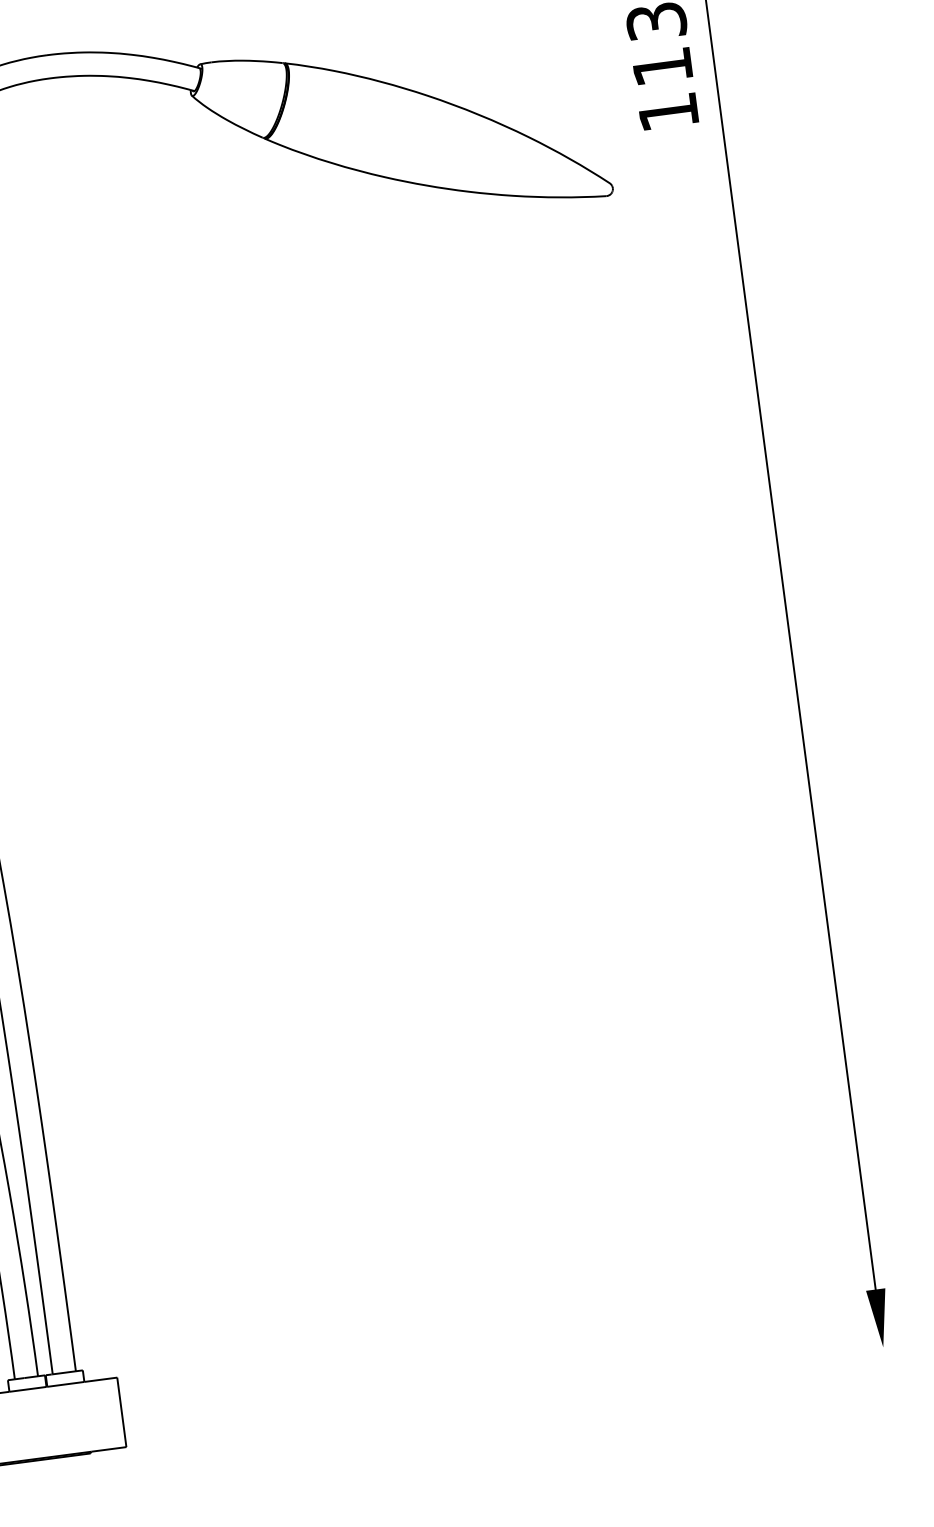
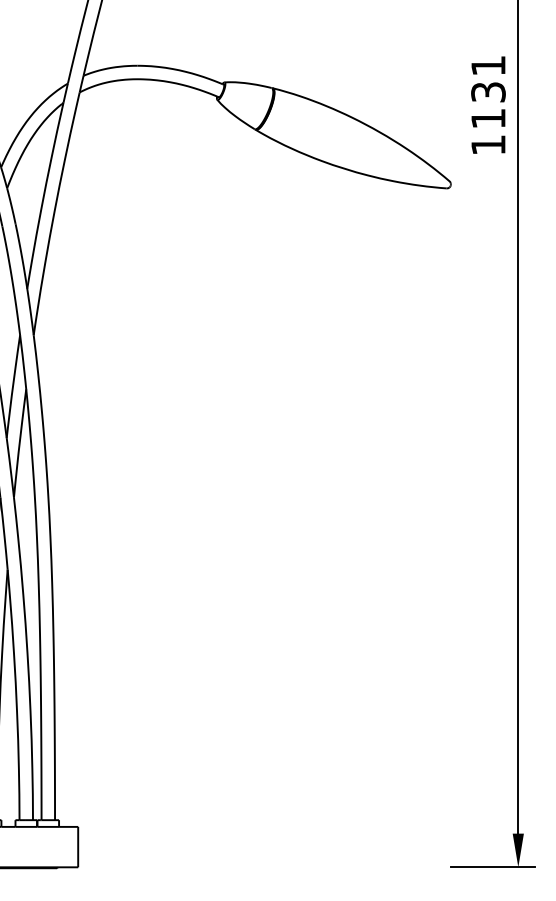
line: (838, 1353) -> (492, 867), added

